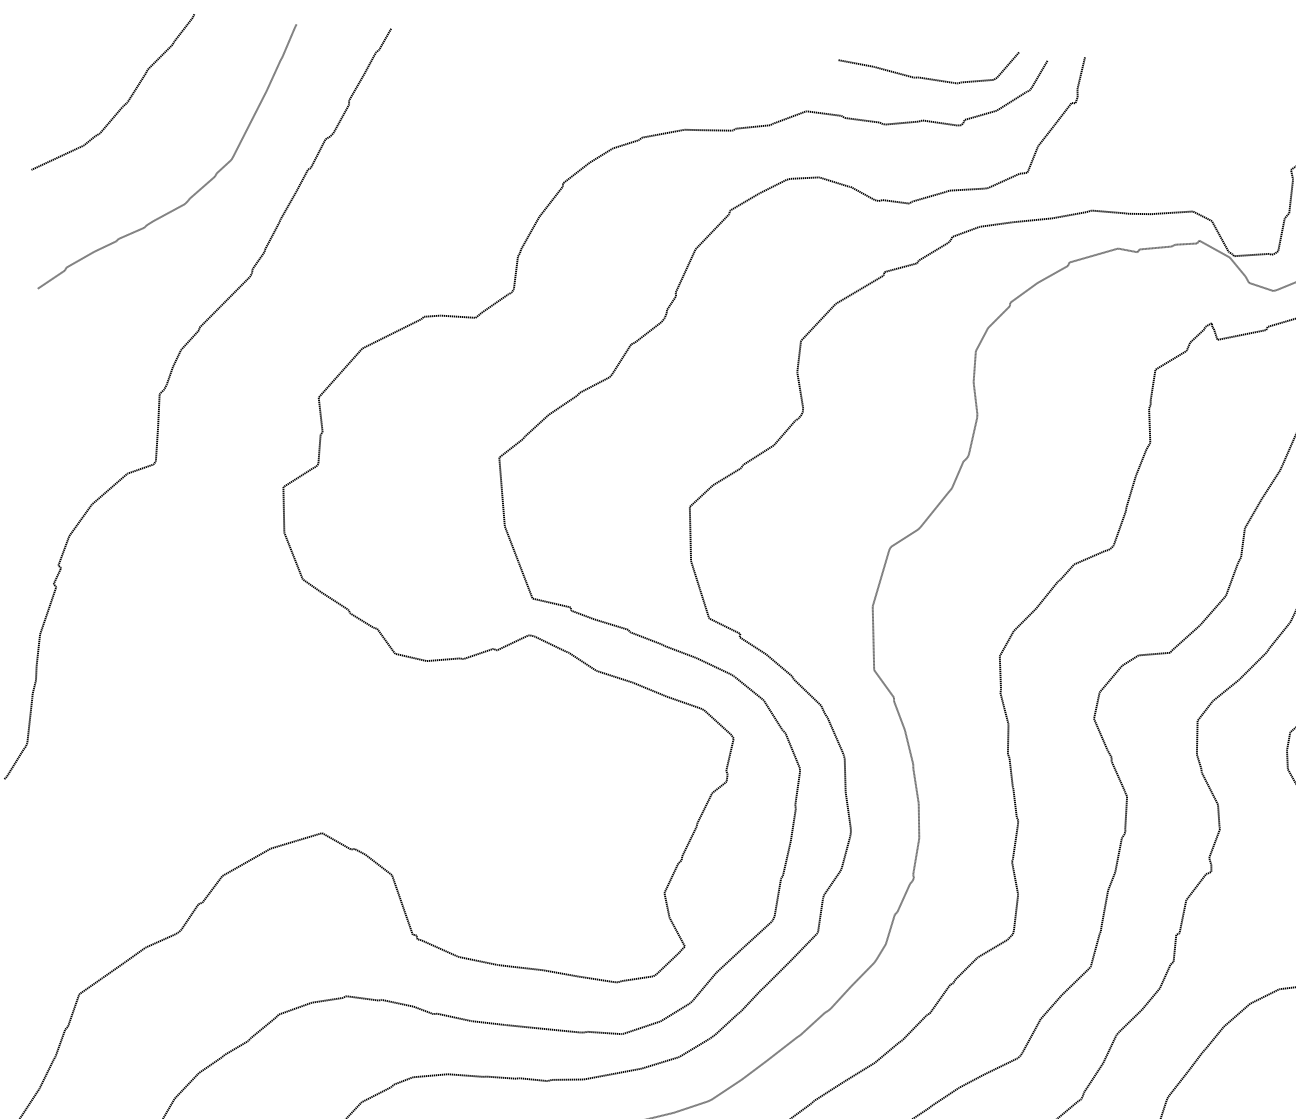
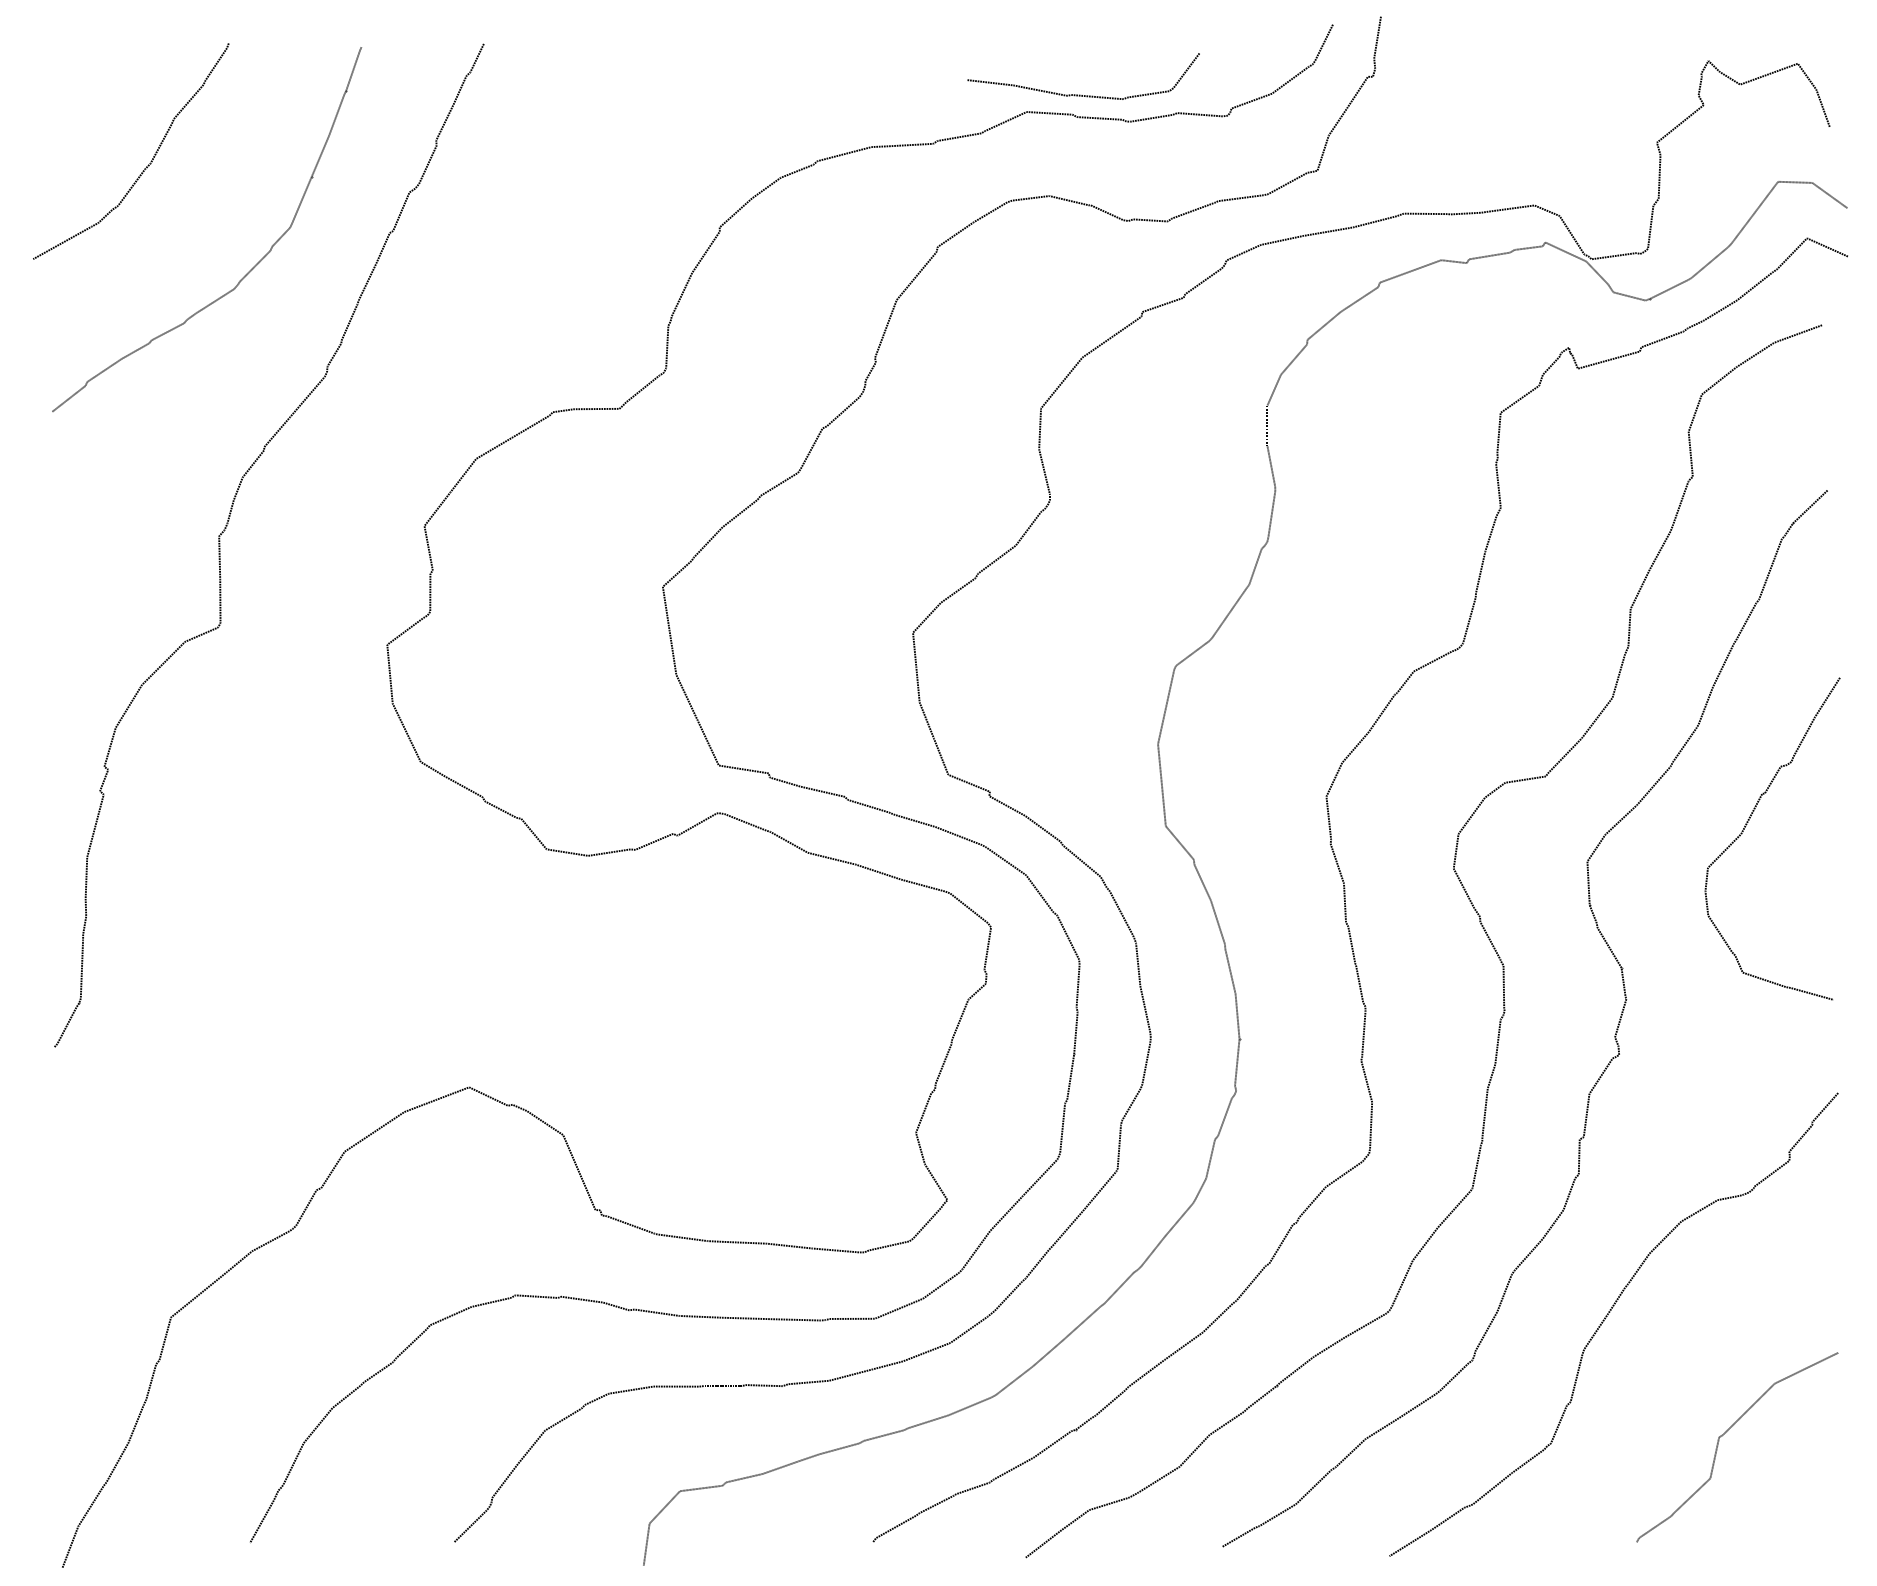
curve: (924, 77) -> (1080, 94), moved

